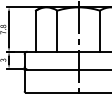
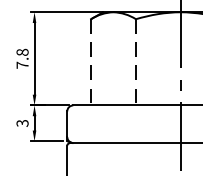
line: (35, 31) -> (90, 62), solid -> dashed
line: (57, 31) -> (136, 62), solid -> dashed

